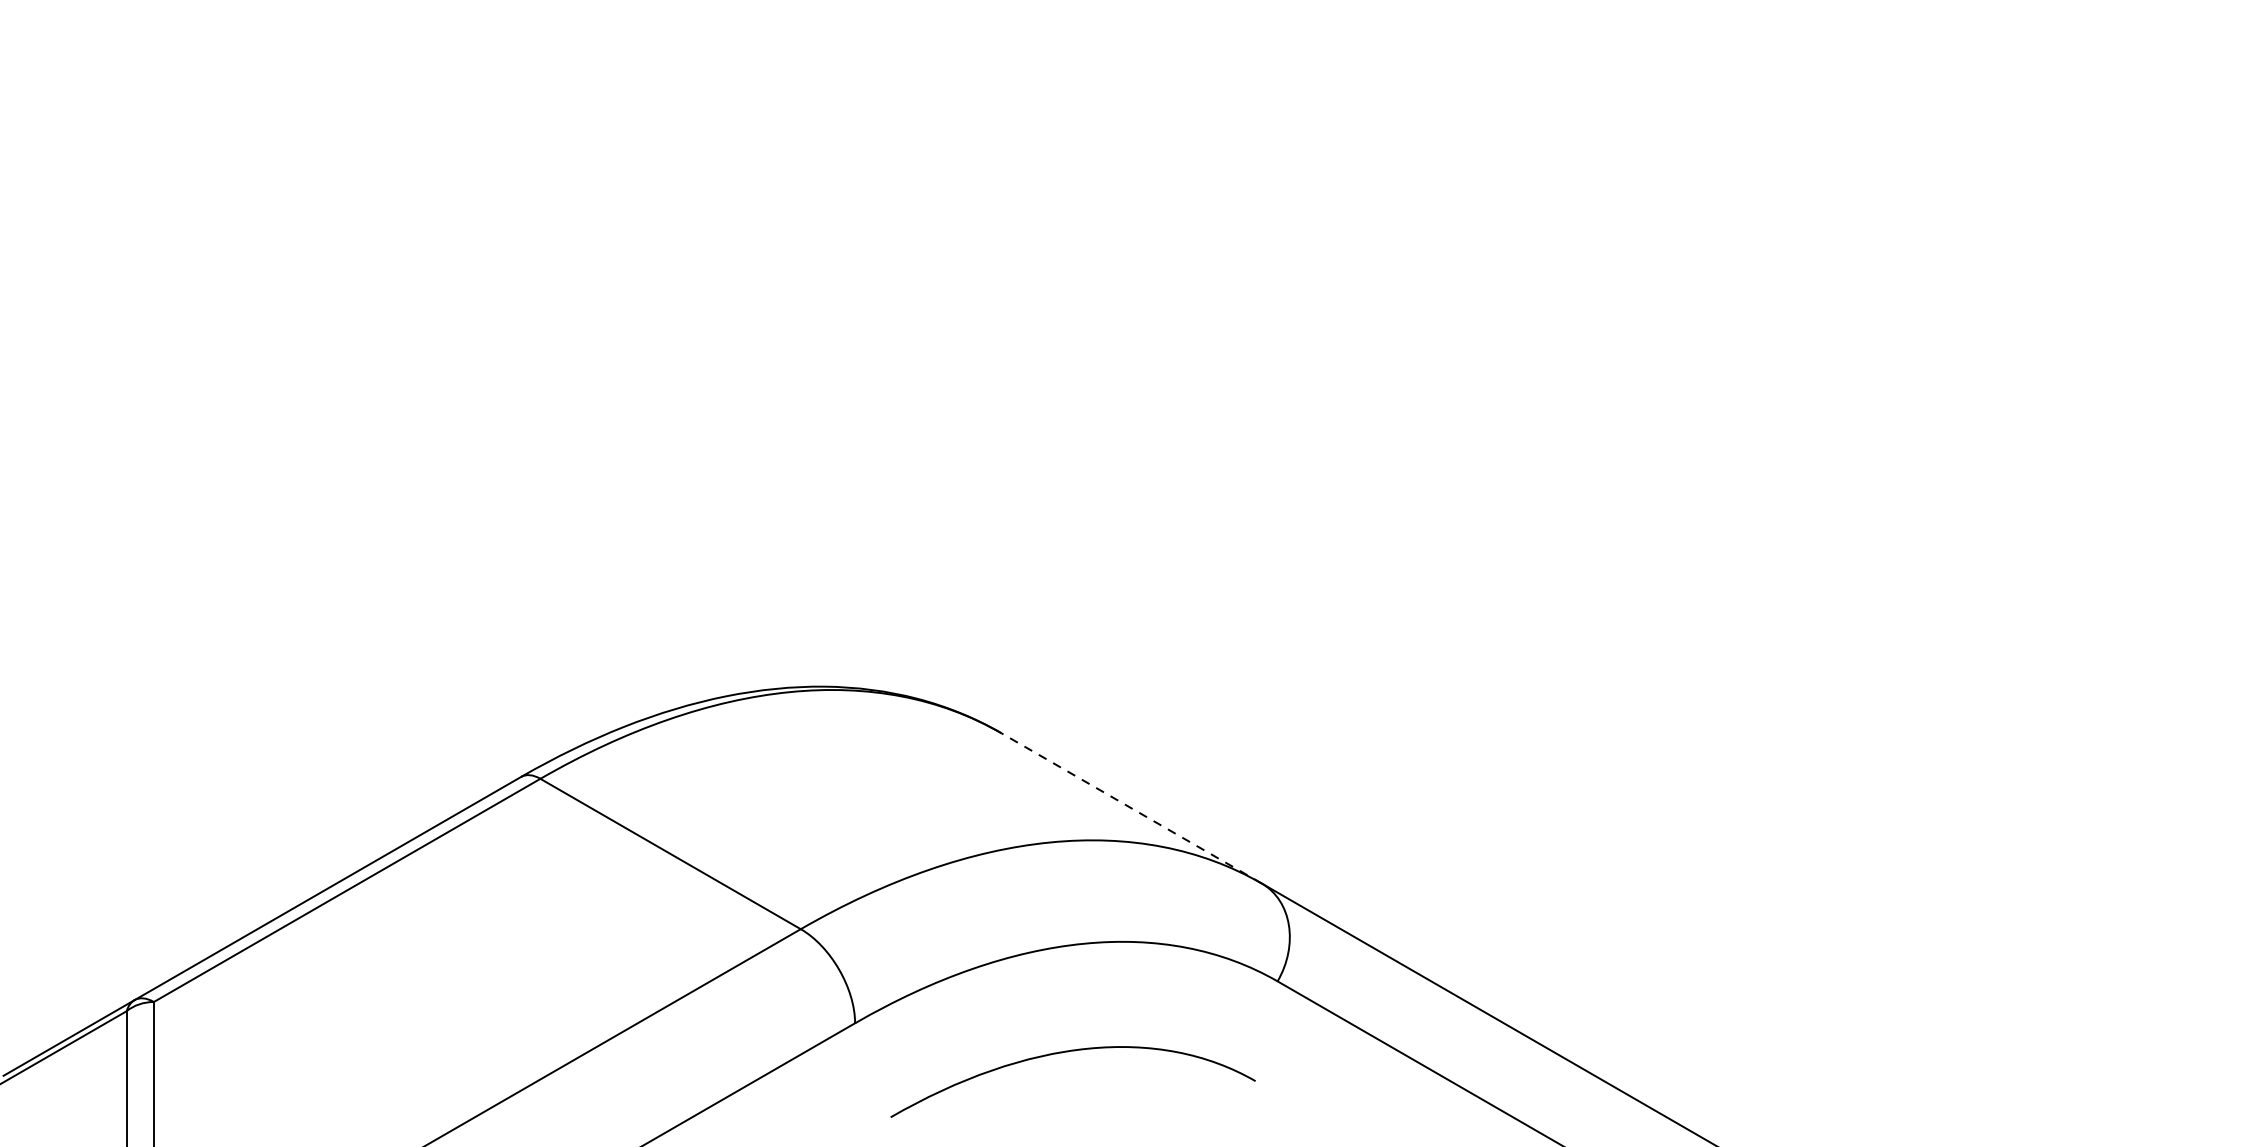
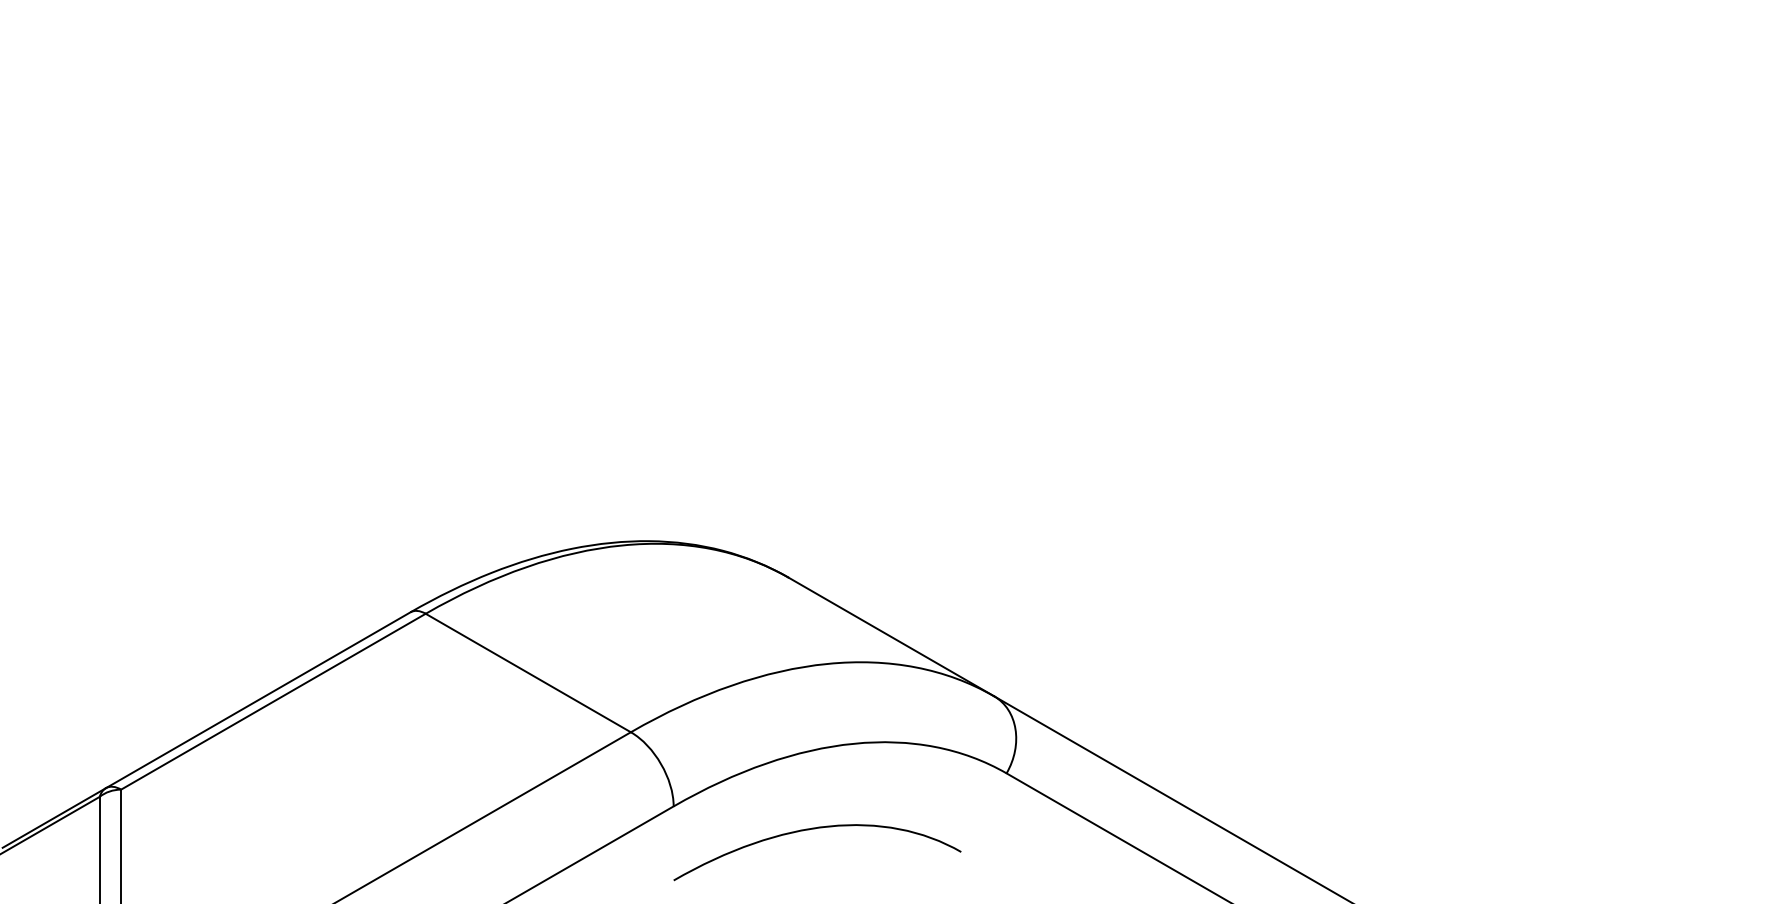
line: (1131, 807) -> (891, 636), dashed -> solid
curve: (1070, 1052) -> (815, 829), moved

